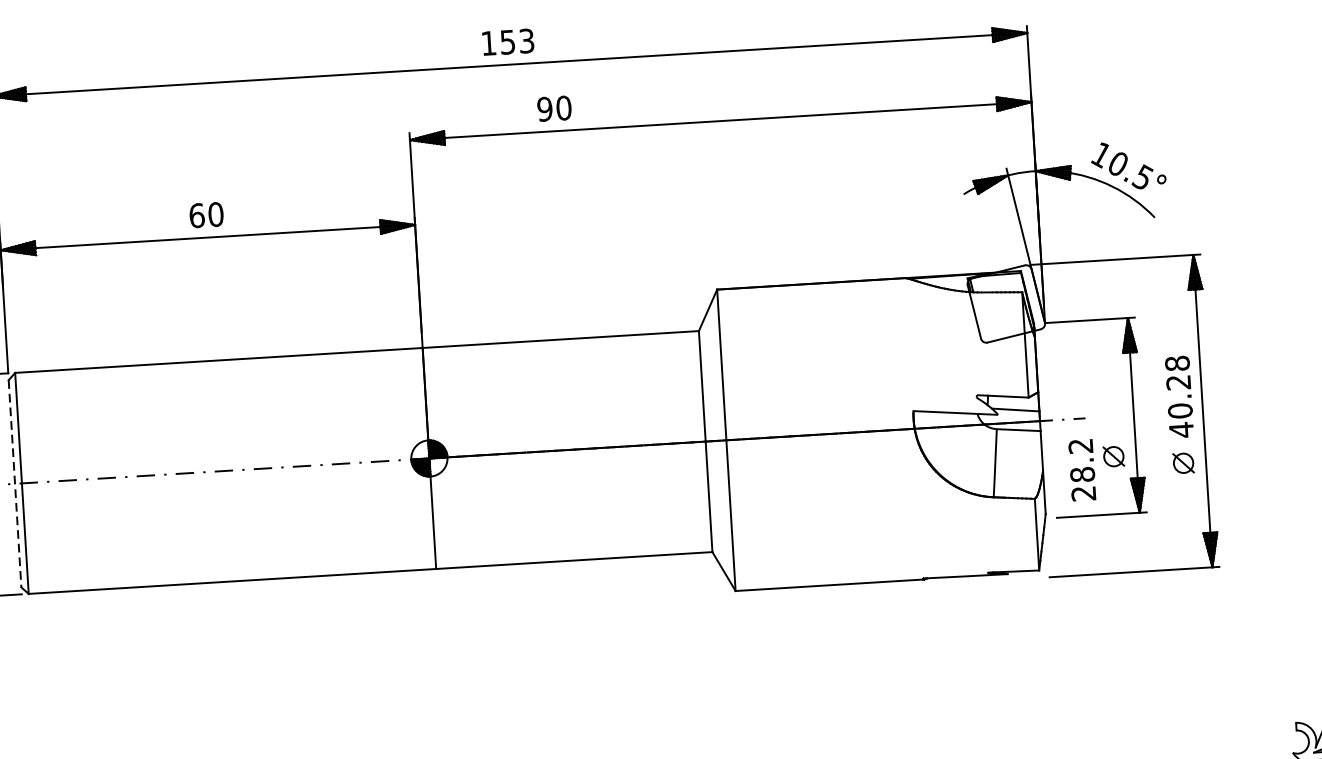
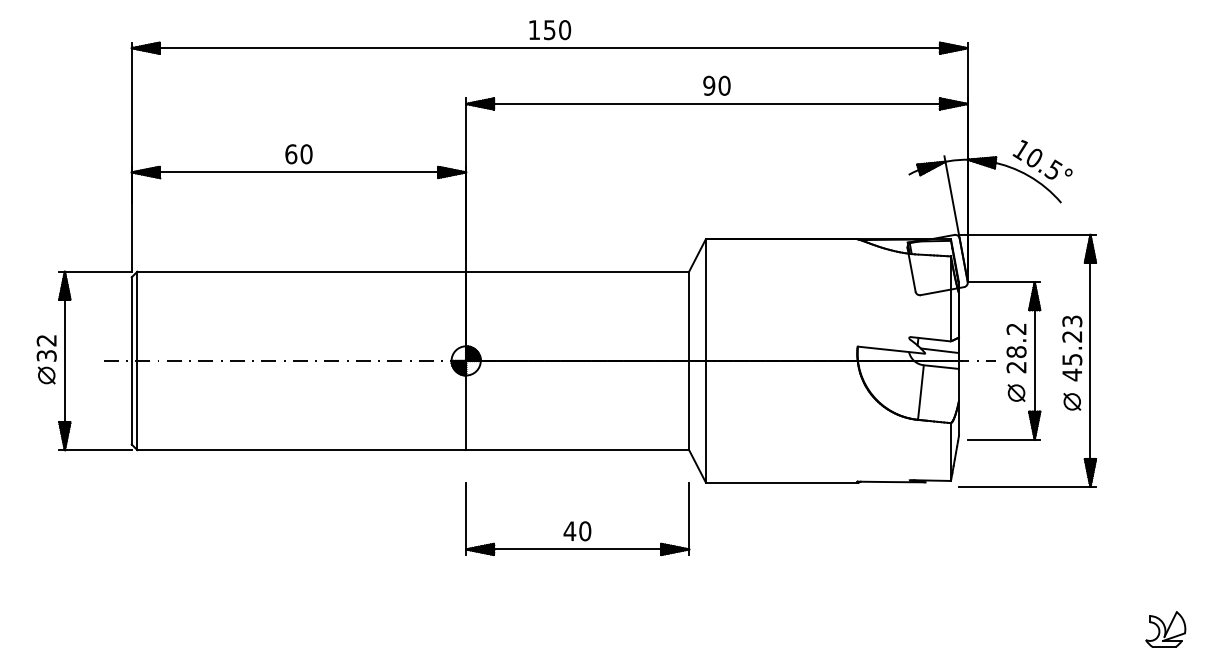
text: (527, 41) -> (565, 30), 153 -> 150
text: (553, 108) -> (716, 85), moved
text: (1179, 387) -> (1072, 340), 40.28 -> 45.23
text: (1082, 470) -> (1016, 348), moved
line: (14, 483) -> (131, 360), dashed -> solid
part: (579, 645) -> (577, 518), added

